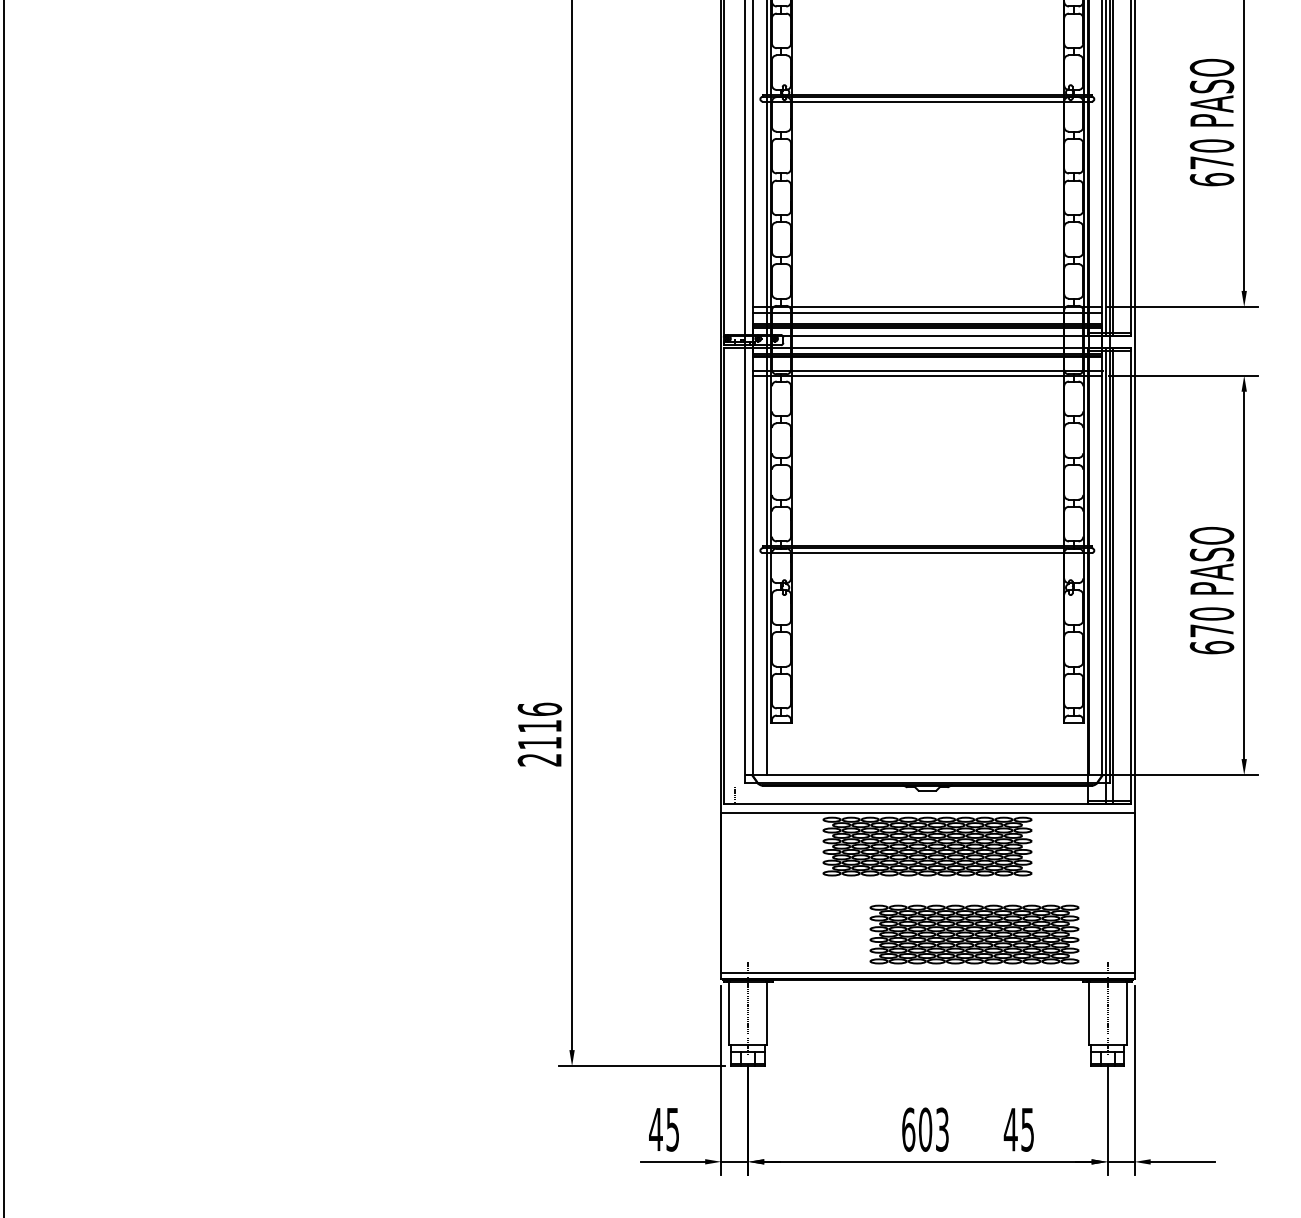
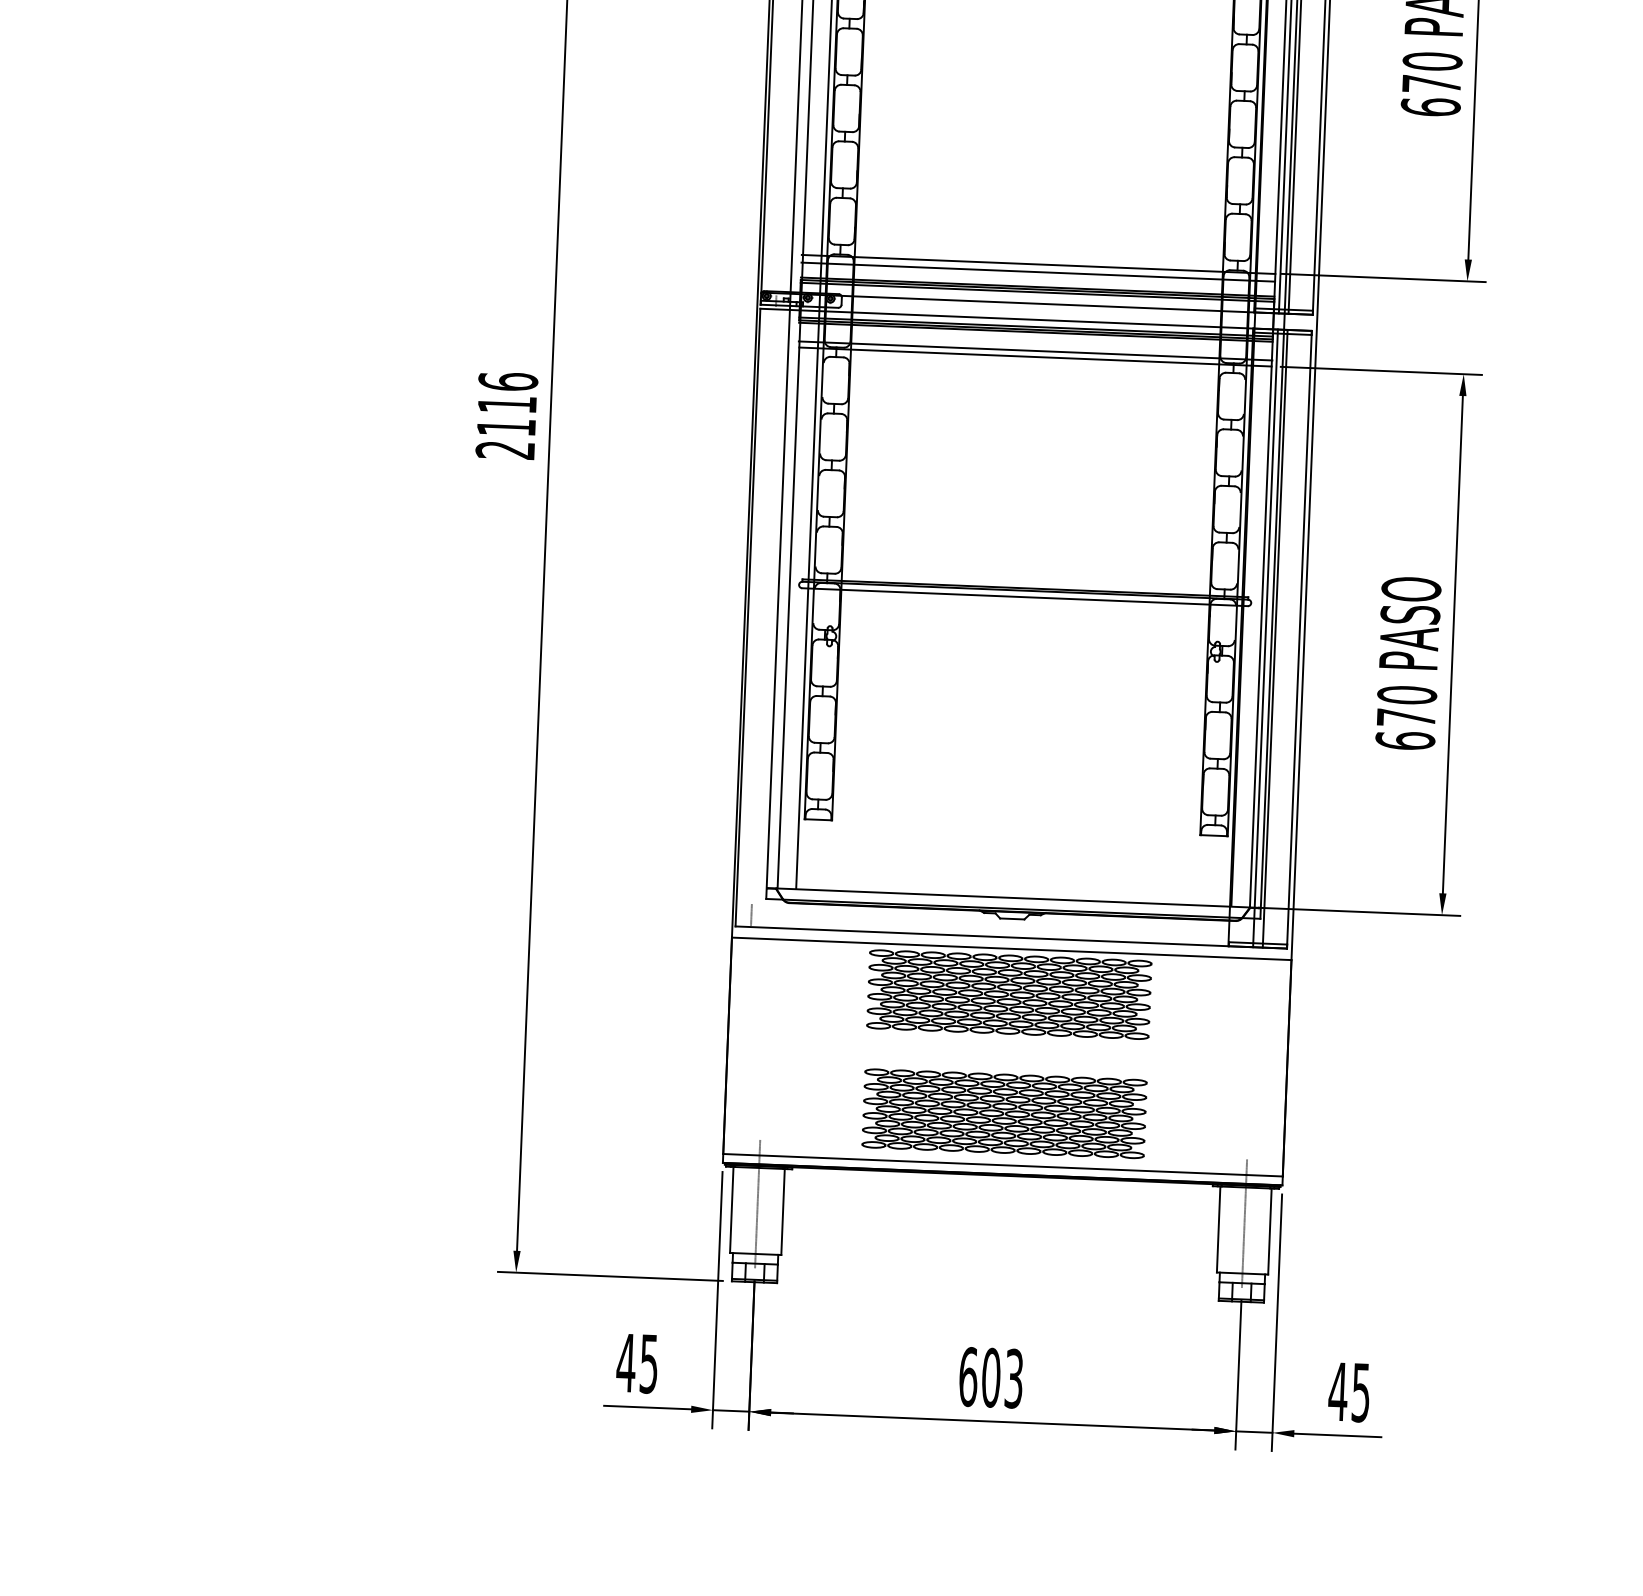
text: (539, 734) -> (506, 415), moved
part: (974, 934) -> (1004, 1113), moved
text: (1018, 1129) -> (1348, 1391), moved

